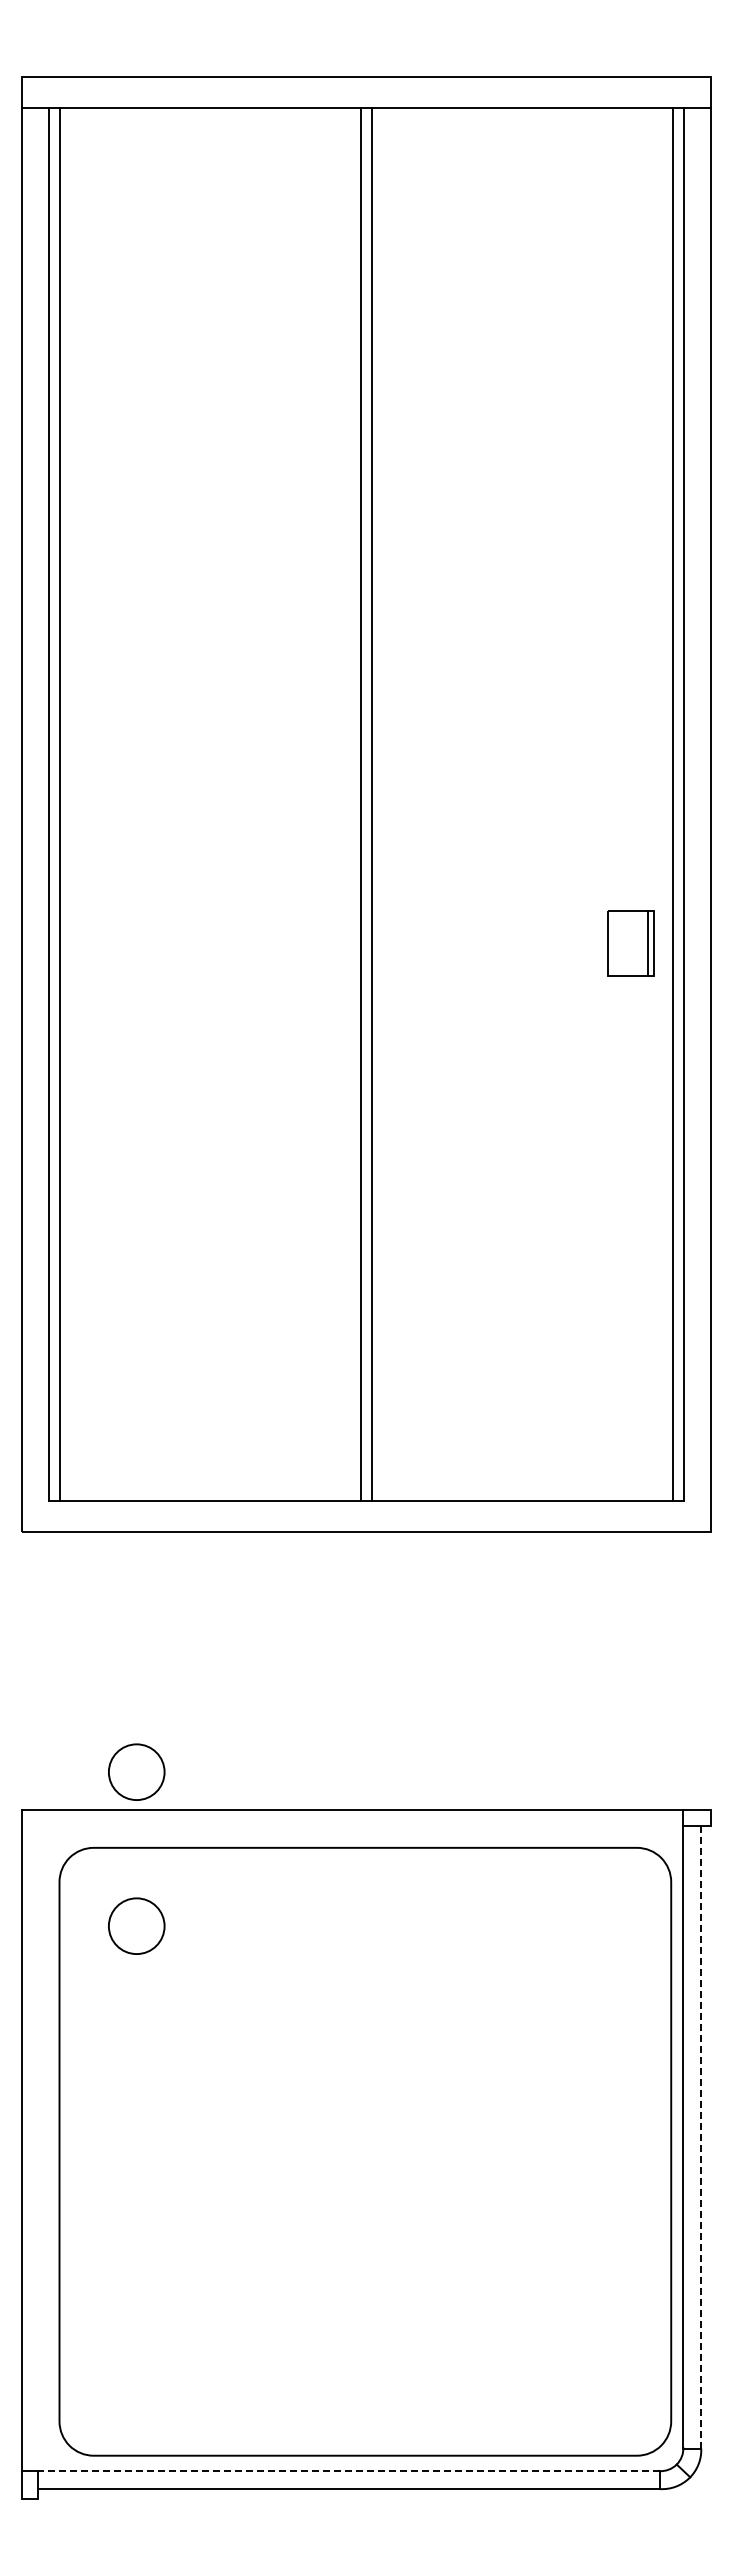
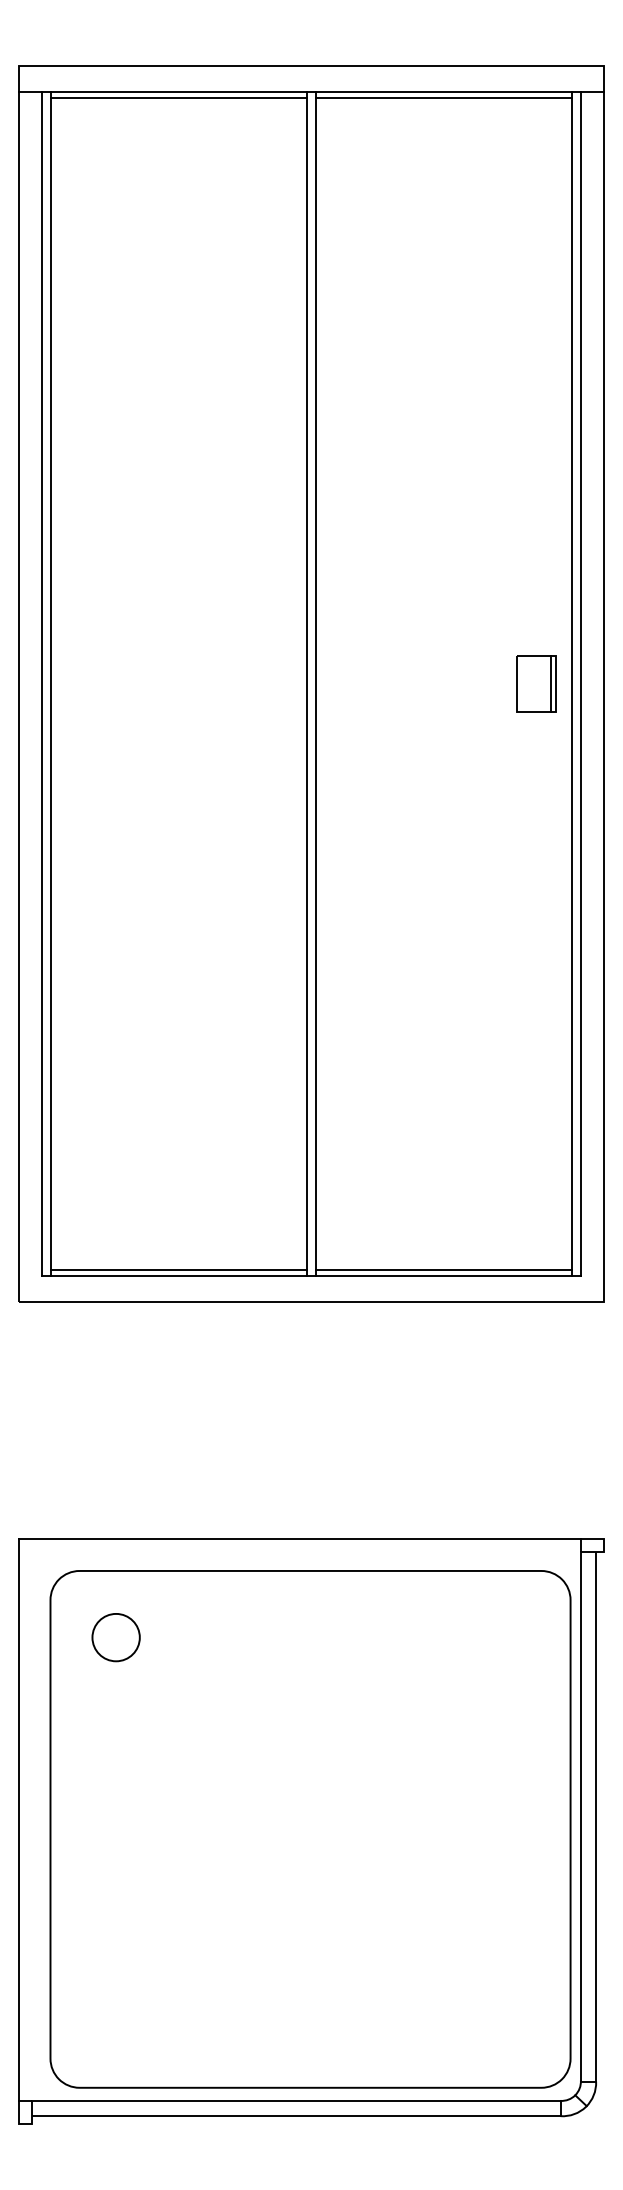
line: (210, 114) -> (178, 97), added
line: (521, 114) -> (443, 97), added
part: (630, 943) -> (535, 683), moved
line: (210, 1493) -> (178, 1269), added
line: (521, 1493) -> (443, 1269), added
circle: (136, 1771) -> (115, 1506), removed
line: (701, 2136) -> (596, 1816), dashed -> solid
line: (348, 2471) -> (296, 2101), dashed -> solid

